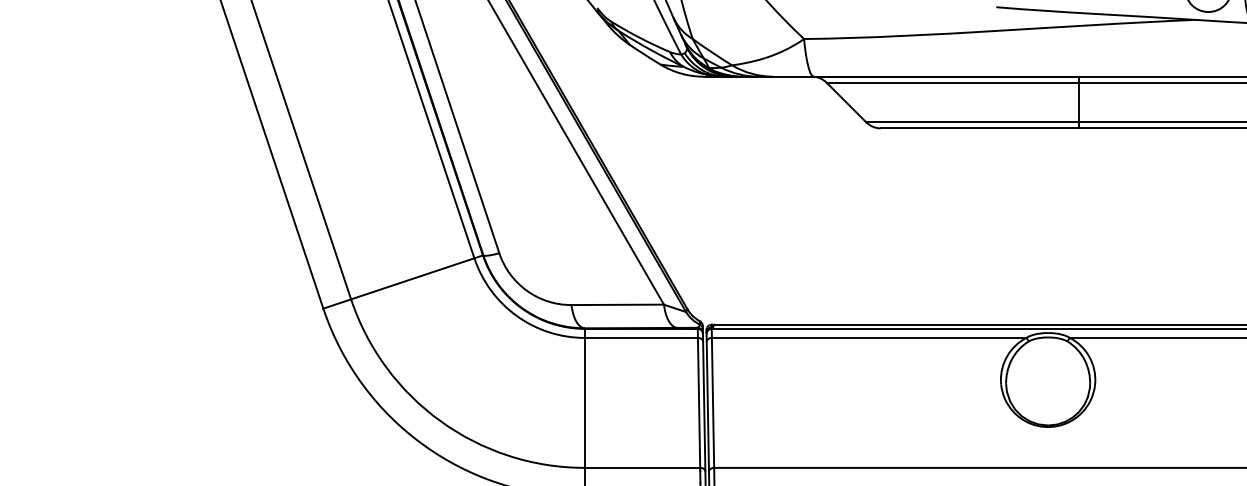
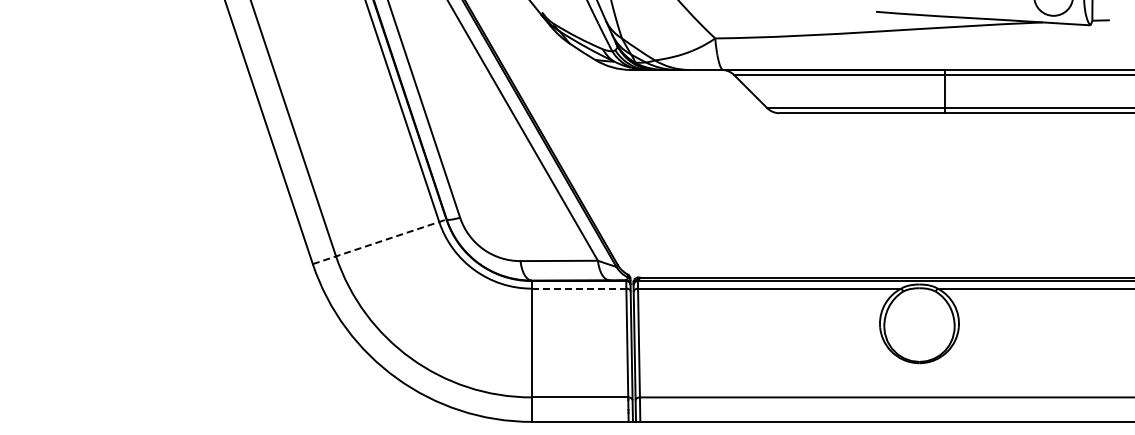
line: (404, 281) -> (380, 241), solid -> dashed
line: (641, 337) -> (579, 288), solid -> dashed

